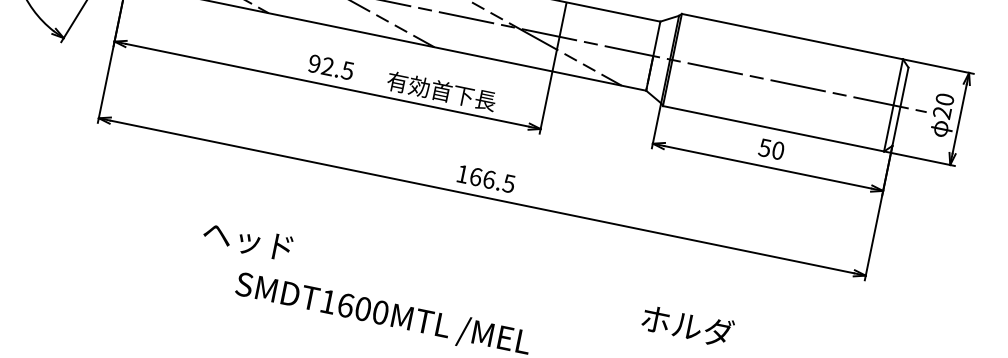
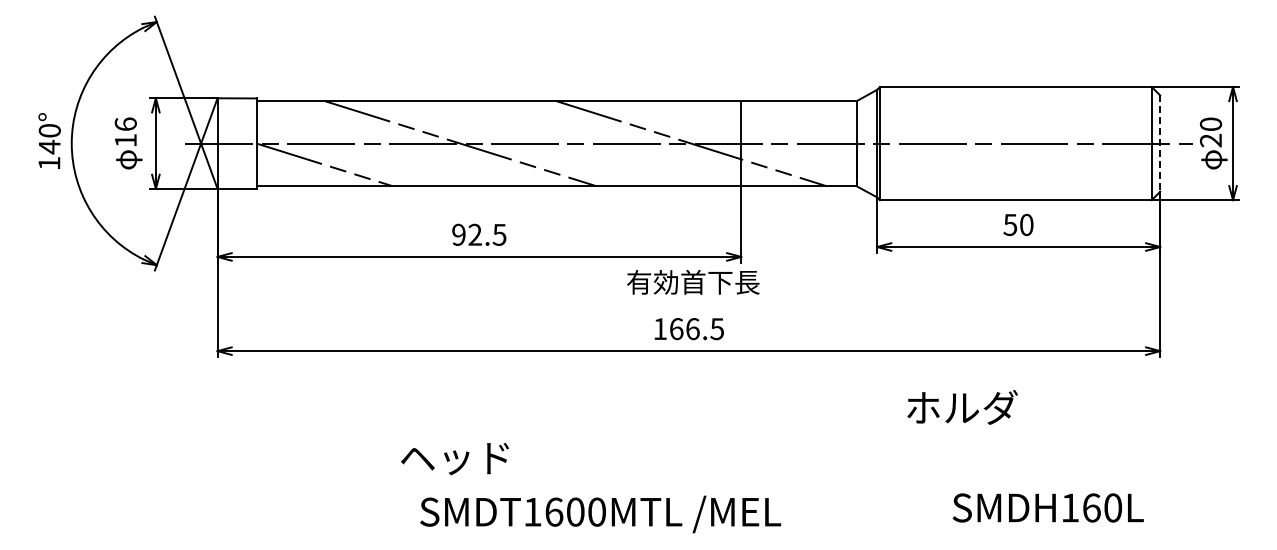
text: (441, 91) -> (693, 282), moved
line: (900, 107) -> (1160, 144), solid -> dashed
text: (247, 241) -> (454, 459), moved
text: (687, 325) -> (962, 407), moved

